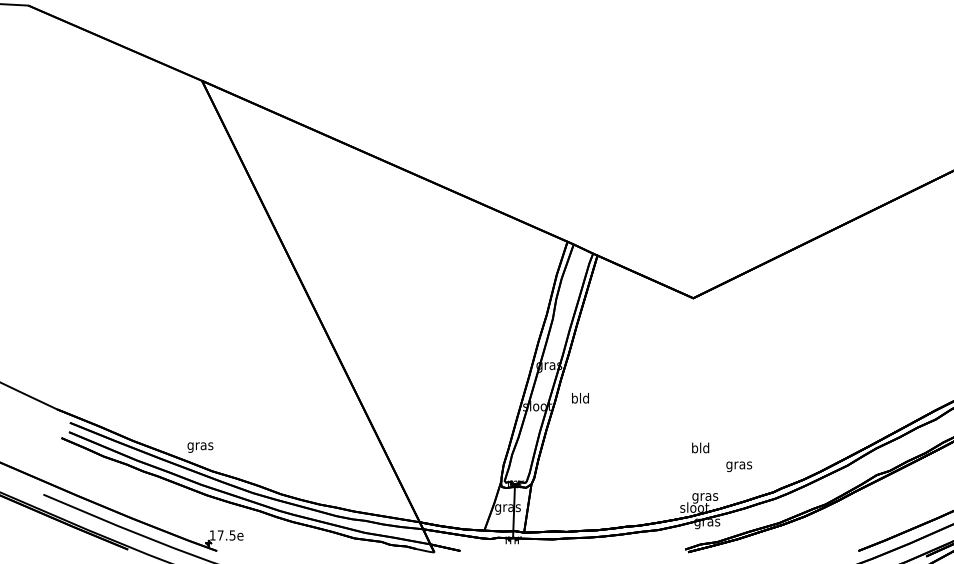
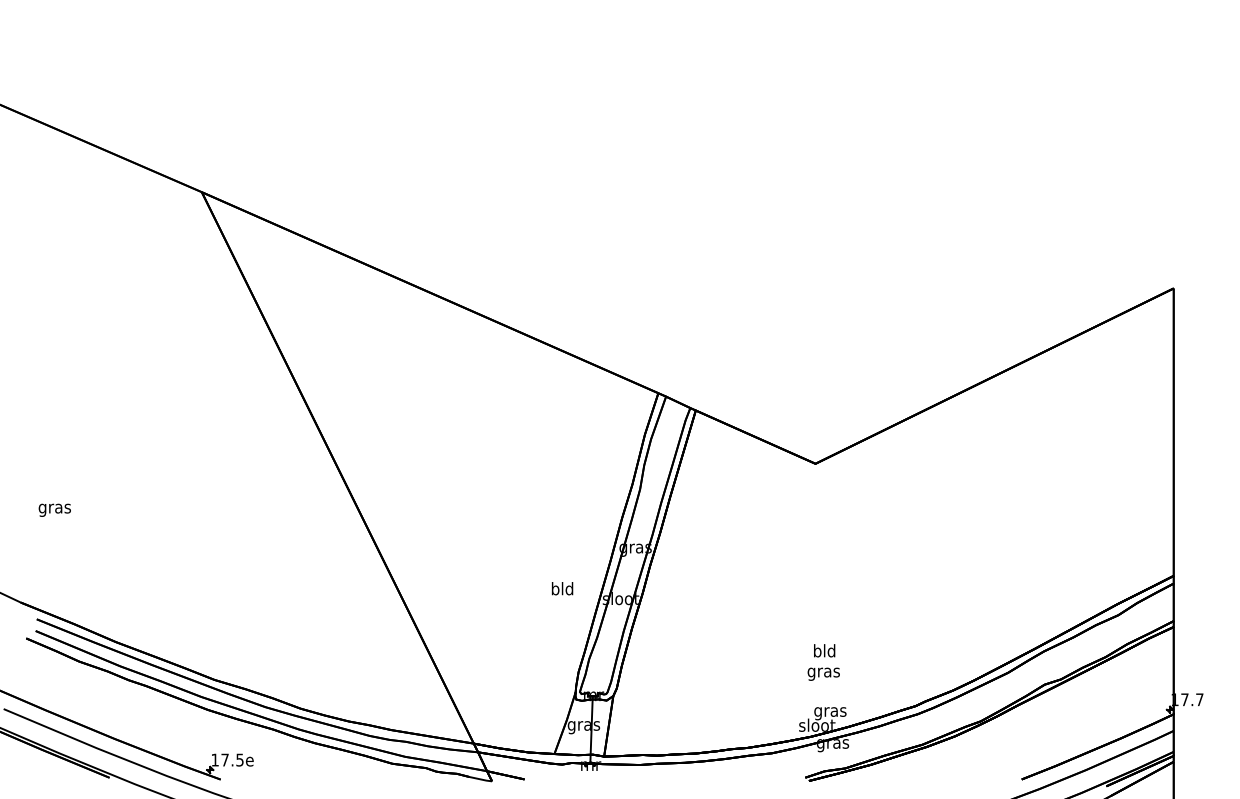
text: (580, 398) -> (562, 588), moved
text: (200, 446) -> (54, 509), moved
text: (738, 466) -> (823, 673), moved

